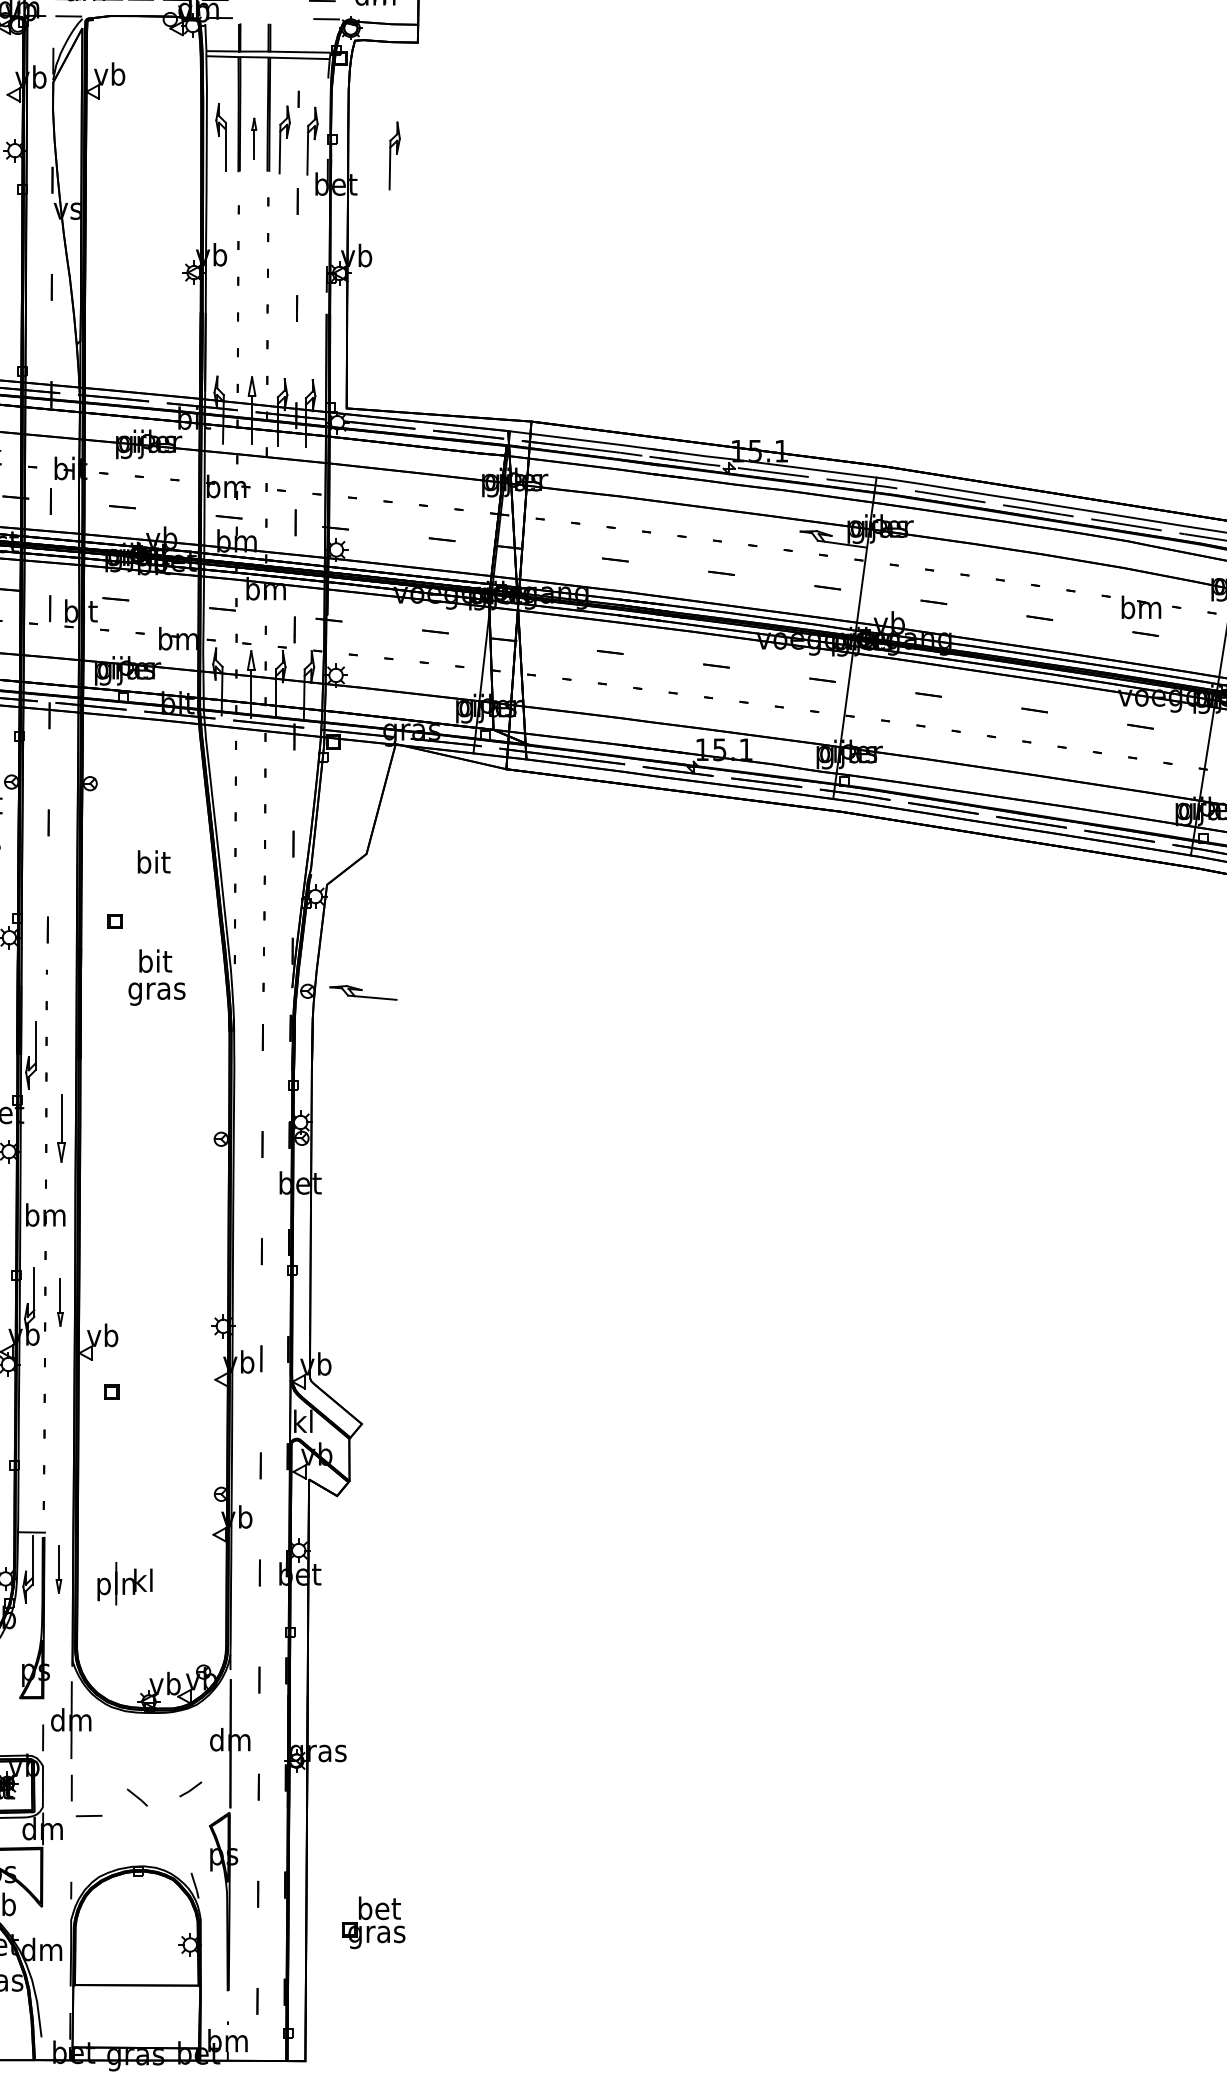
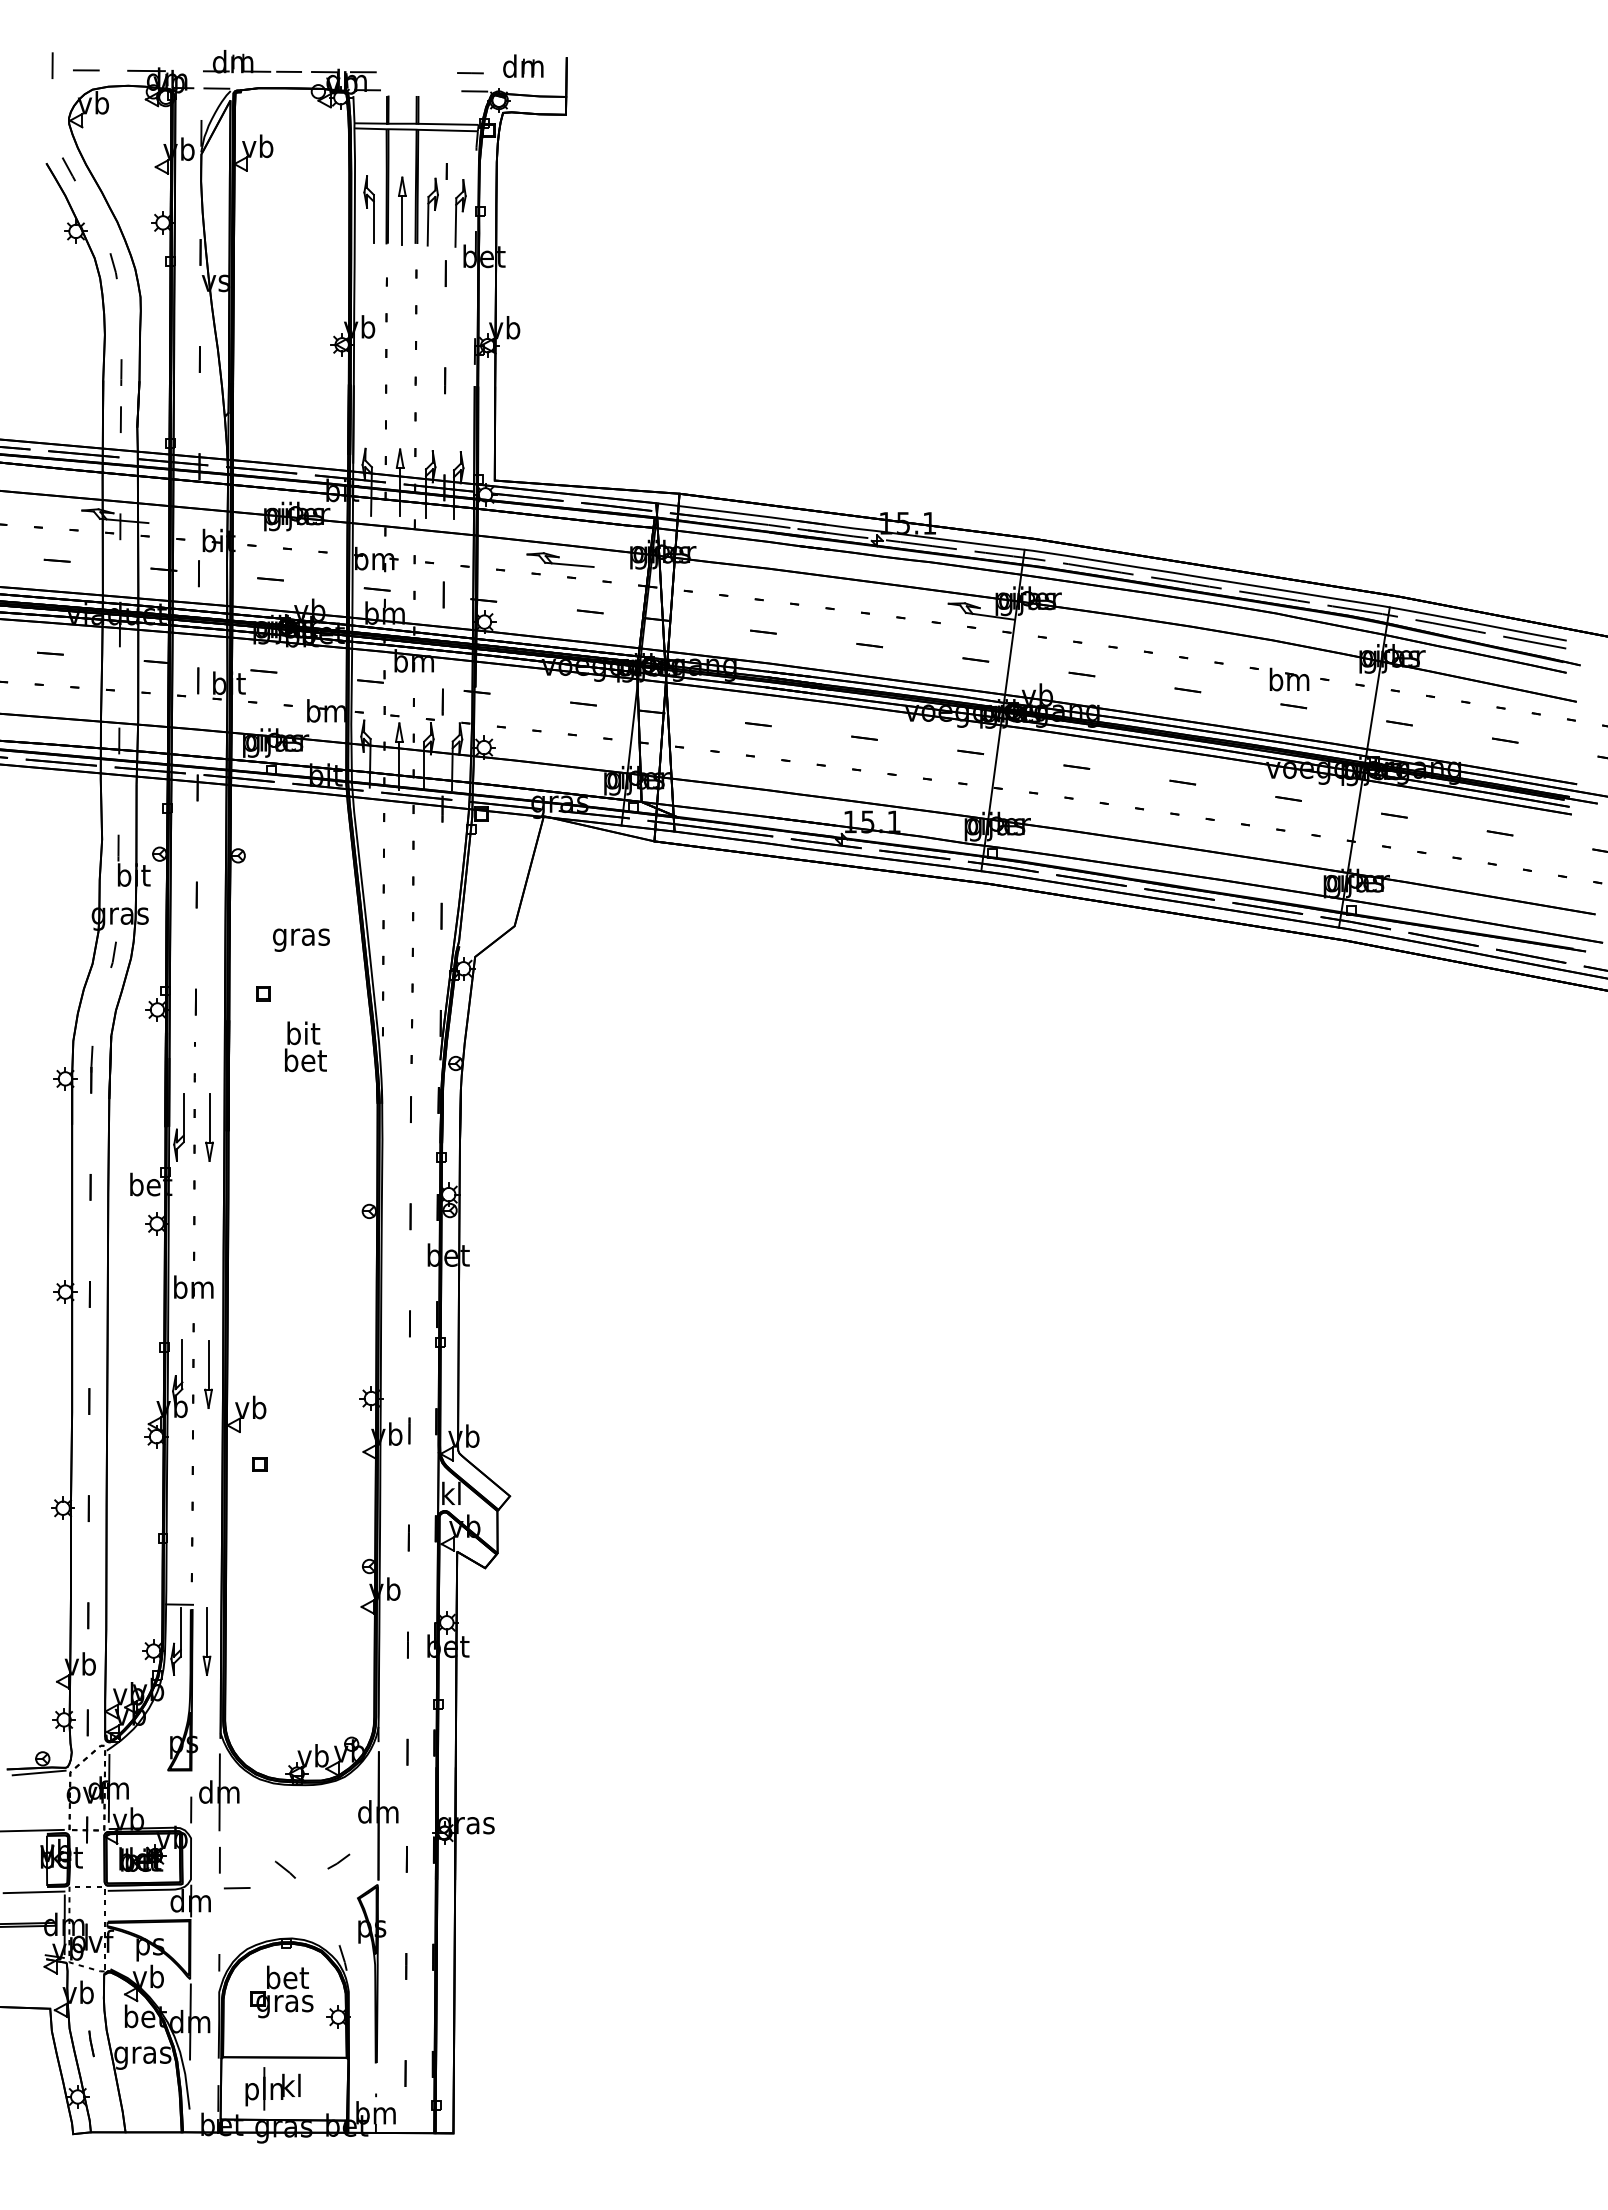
part: (254, 138) -> (402, 210), size x1.67
part: (394, 155) -> (542, 227), removed
text: (153, 864) -> (301, 936), bit -> gras
text: (156, 990) -> (304, 1062), gras -> bet
part: (363, 992) -> (560, 559), moved
part: (61, 1128) -> (209, 1127), moved
part: (60, 1302) -> (208, 1374), size x1.43
part: (58, 1569) -> (206, 1641), size x1.43
part: (124, 1583) -> (272, 2088), moved
part: (373, 1922) -> (281, 1991), moved
line: (42, 1949) -> (190, 2021), added

